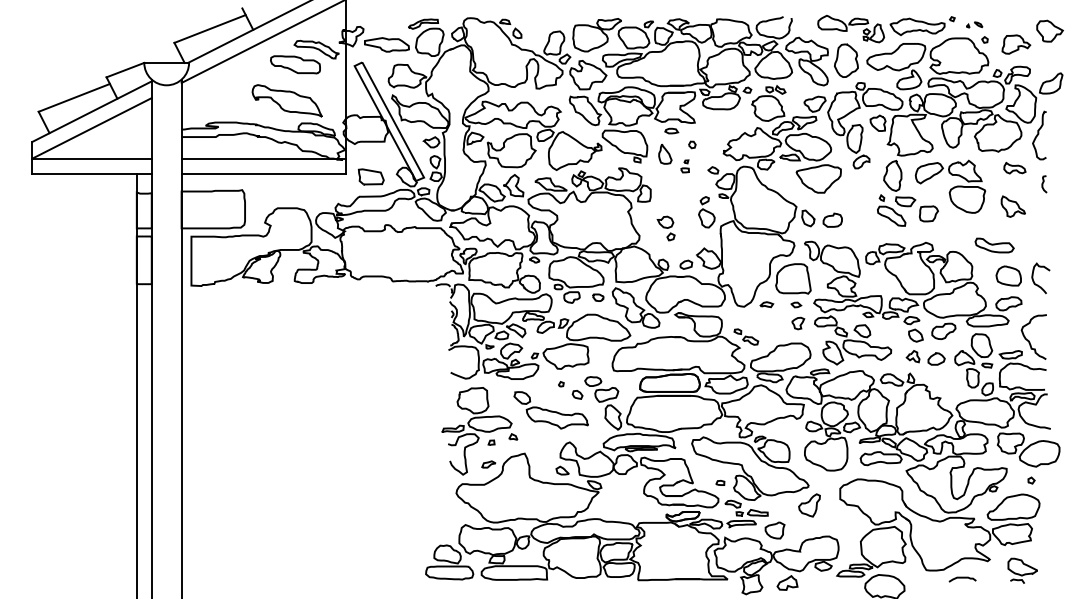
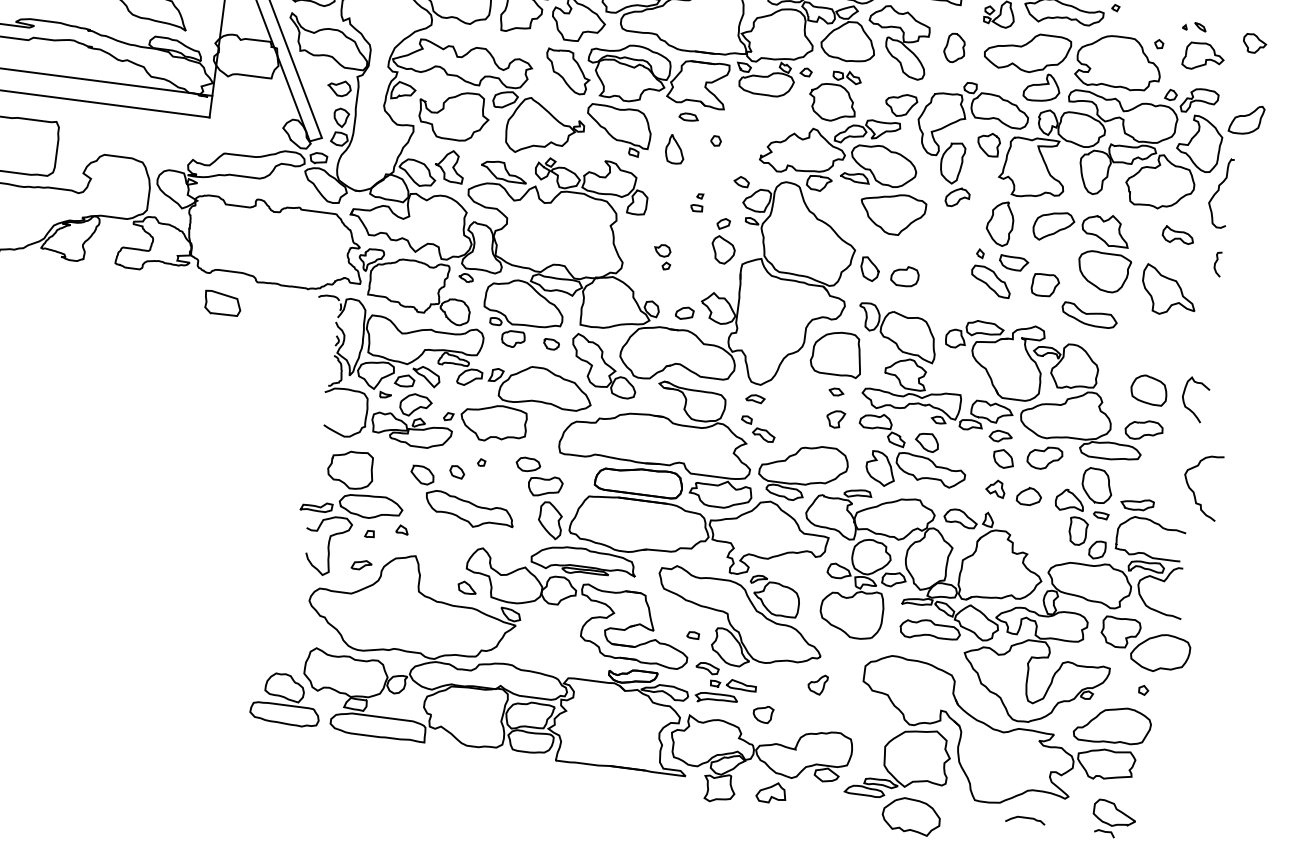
part: (974, 24) -> (1194, 26), moved
part: (1049, 30) -> (1254, 42), size x0.6
part: (846, 60) -> (954, 47), size x0.6
part: (684, 166) -> (696, 202), moved
part: (370, 176) -> (221, 302), moved
part: (1012, 206) -> (1167, 290), size x1.6
part: (665, 228) -> (661, 256), size x0.7
part: (994, 245) -> (1089, 315), moved
part: (766, 304) -> (754, 398), moved
curve: (1029, 340) -> (1194, 490), moved
part: (577, 394) -> (457, 471), moved
part: (809, 505) -> (817, 684), size x0.6
part: (774, 530) -> (762, 714), size x0.7

